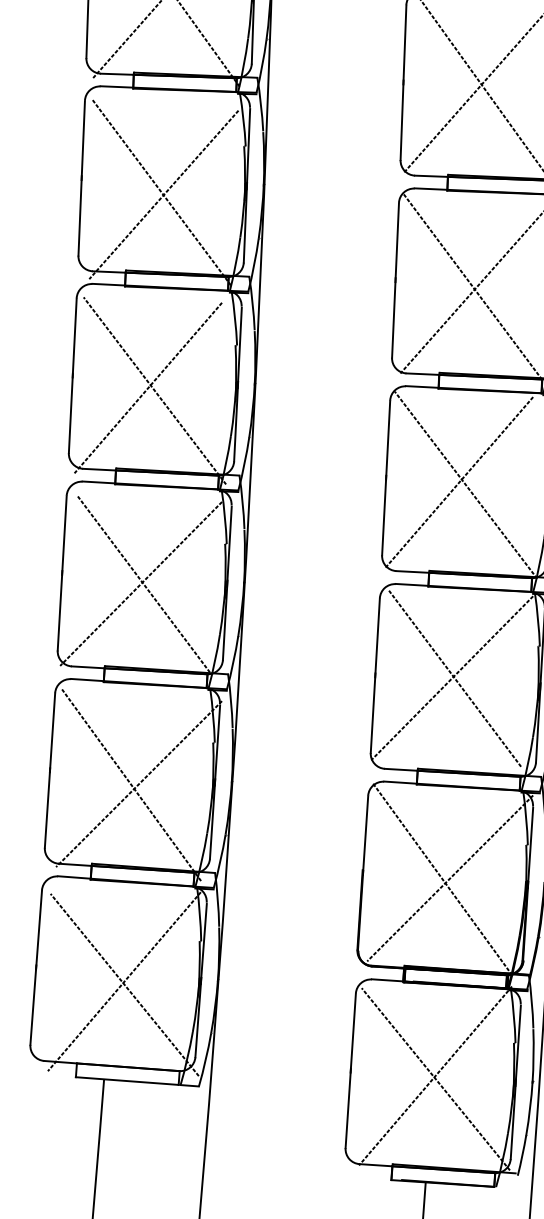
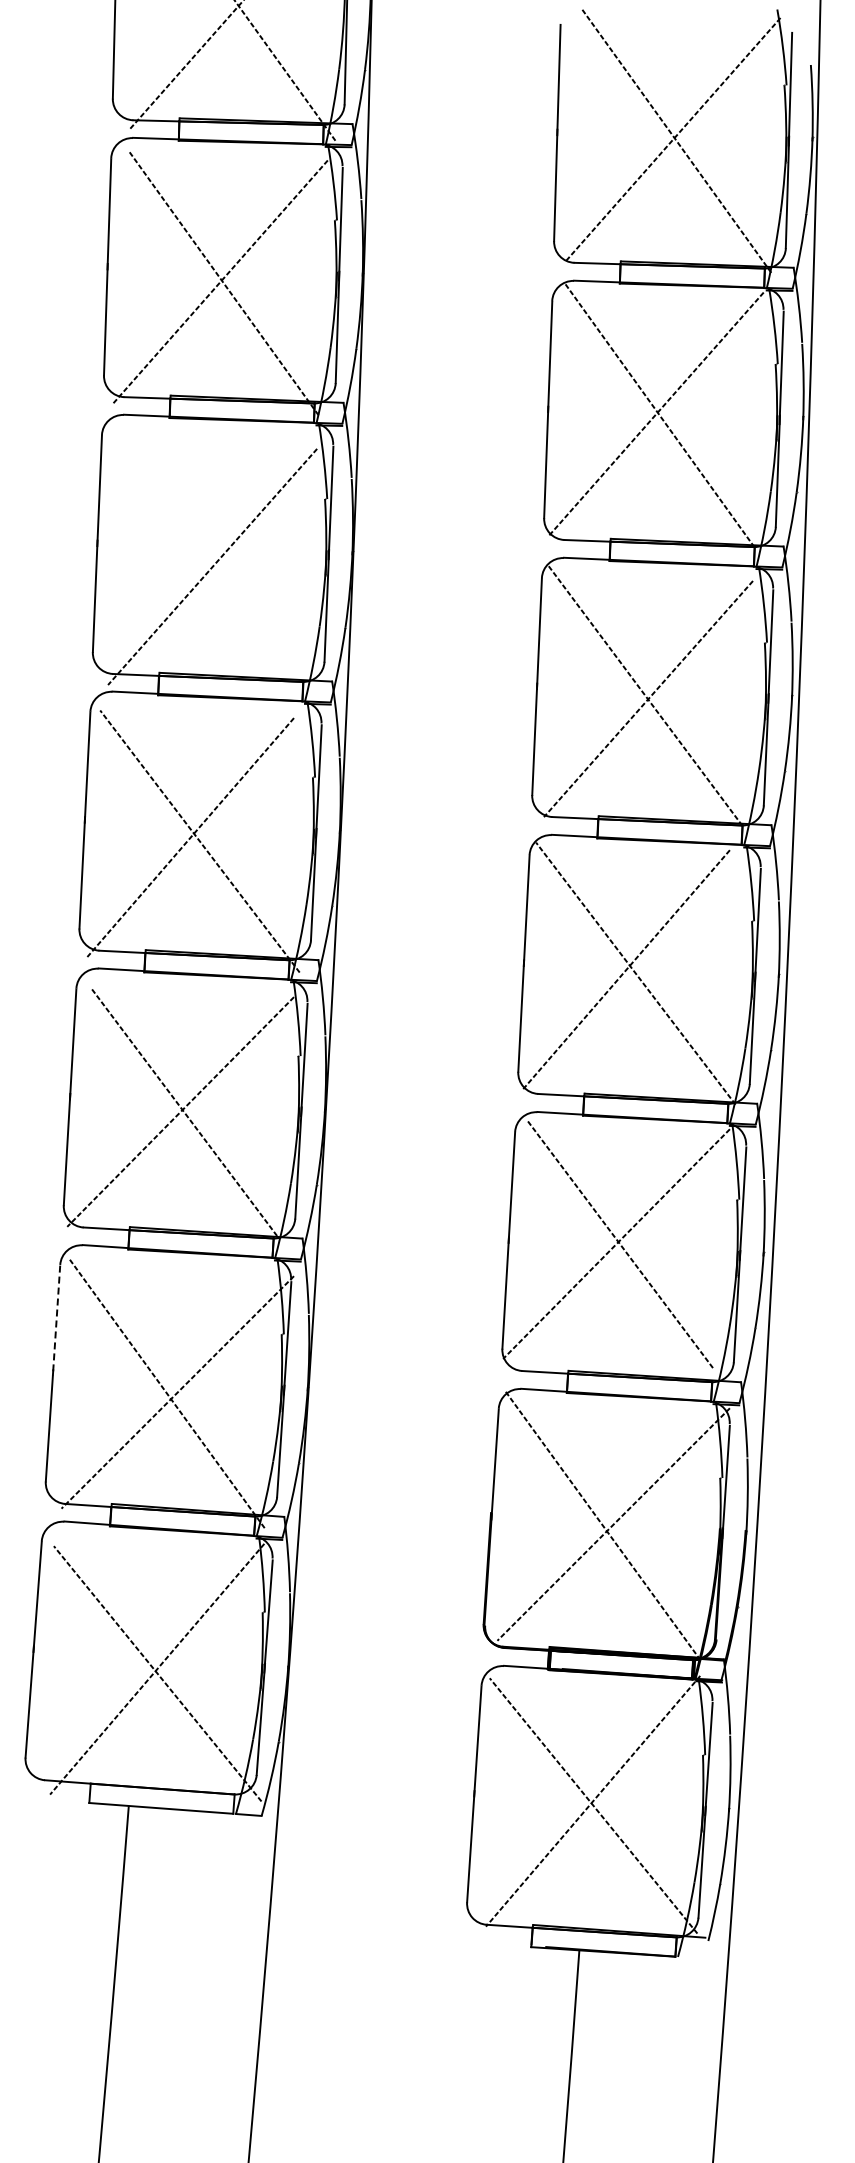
line: (161, 192) -> (209, 563), removed
line: (52, 733) -> (56, 1321), solid -> dashed

